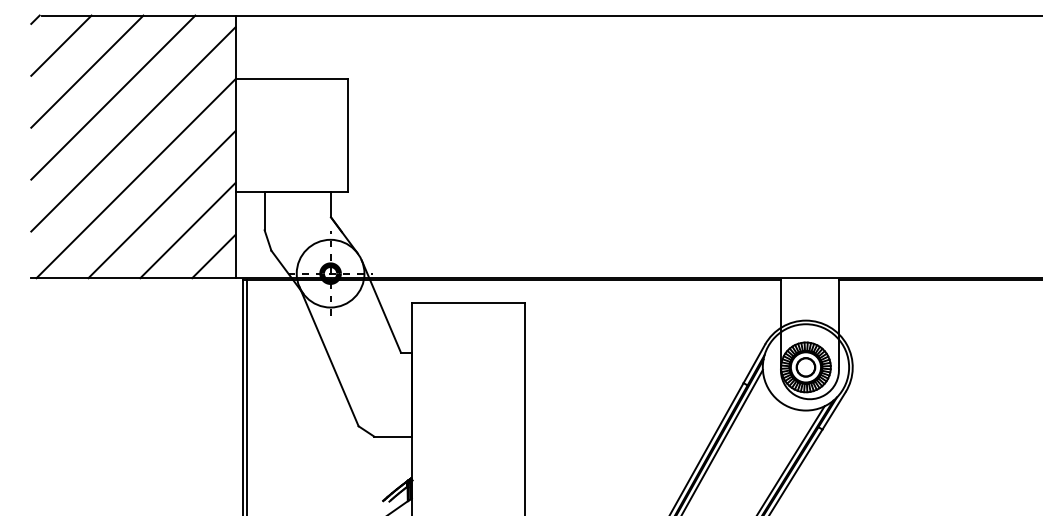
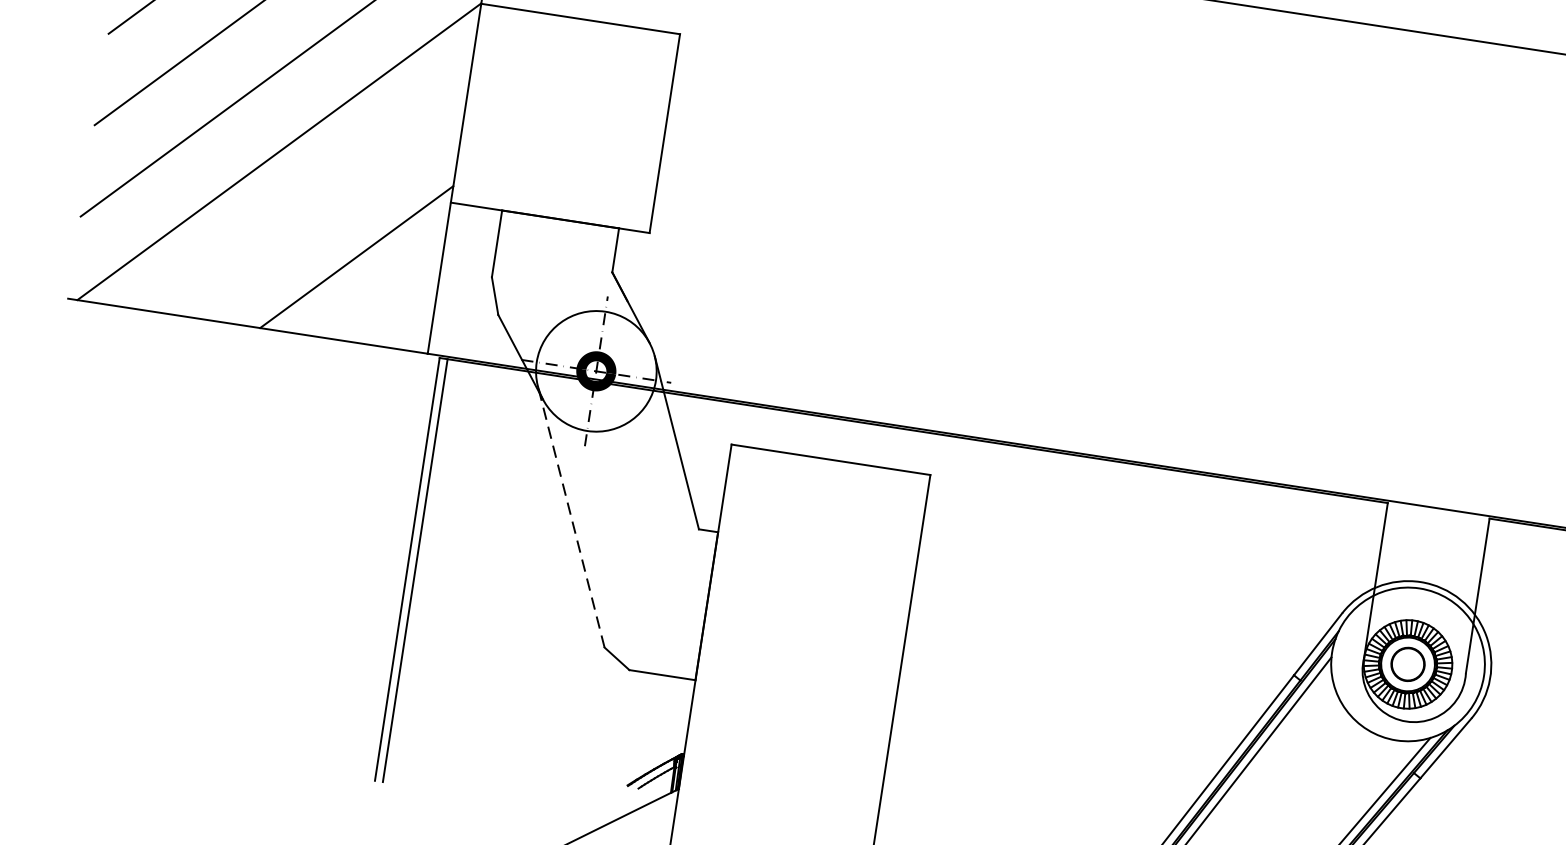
line: (161, 204) -> (317, 204), removed
line: (213, 256) -> (394, 309), removed
line: (329, 356) -> (572, 516), solid -> dashed

